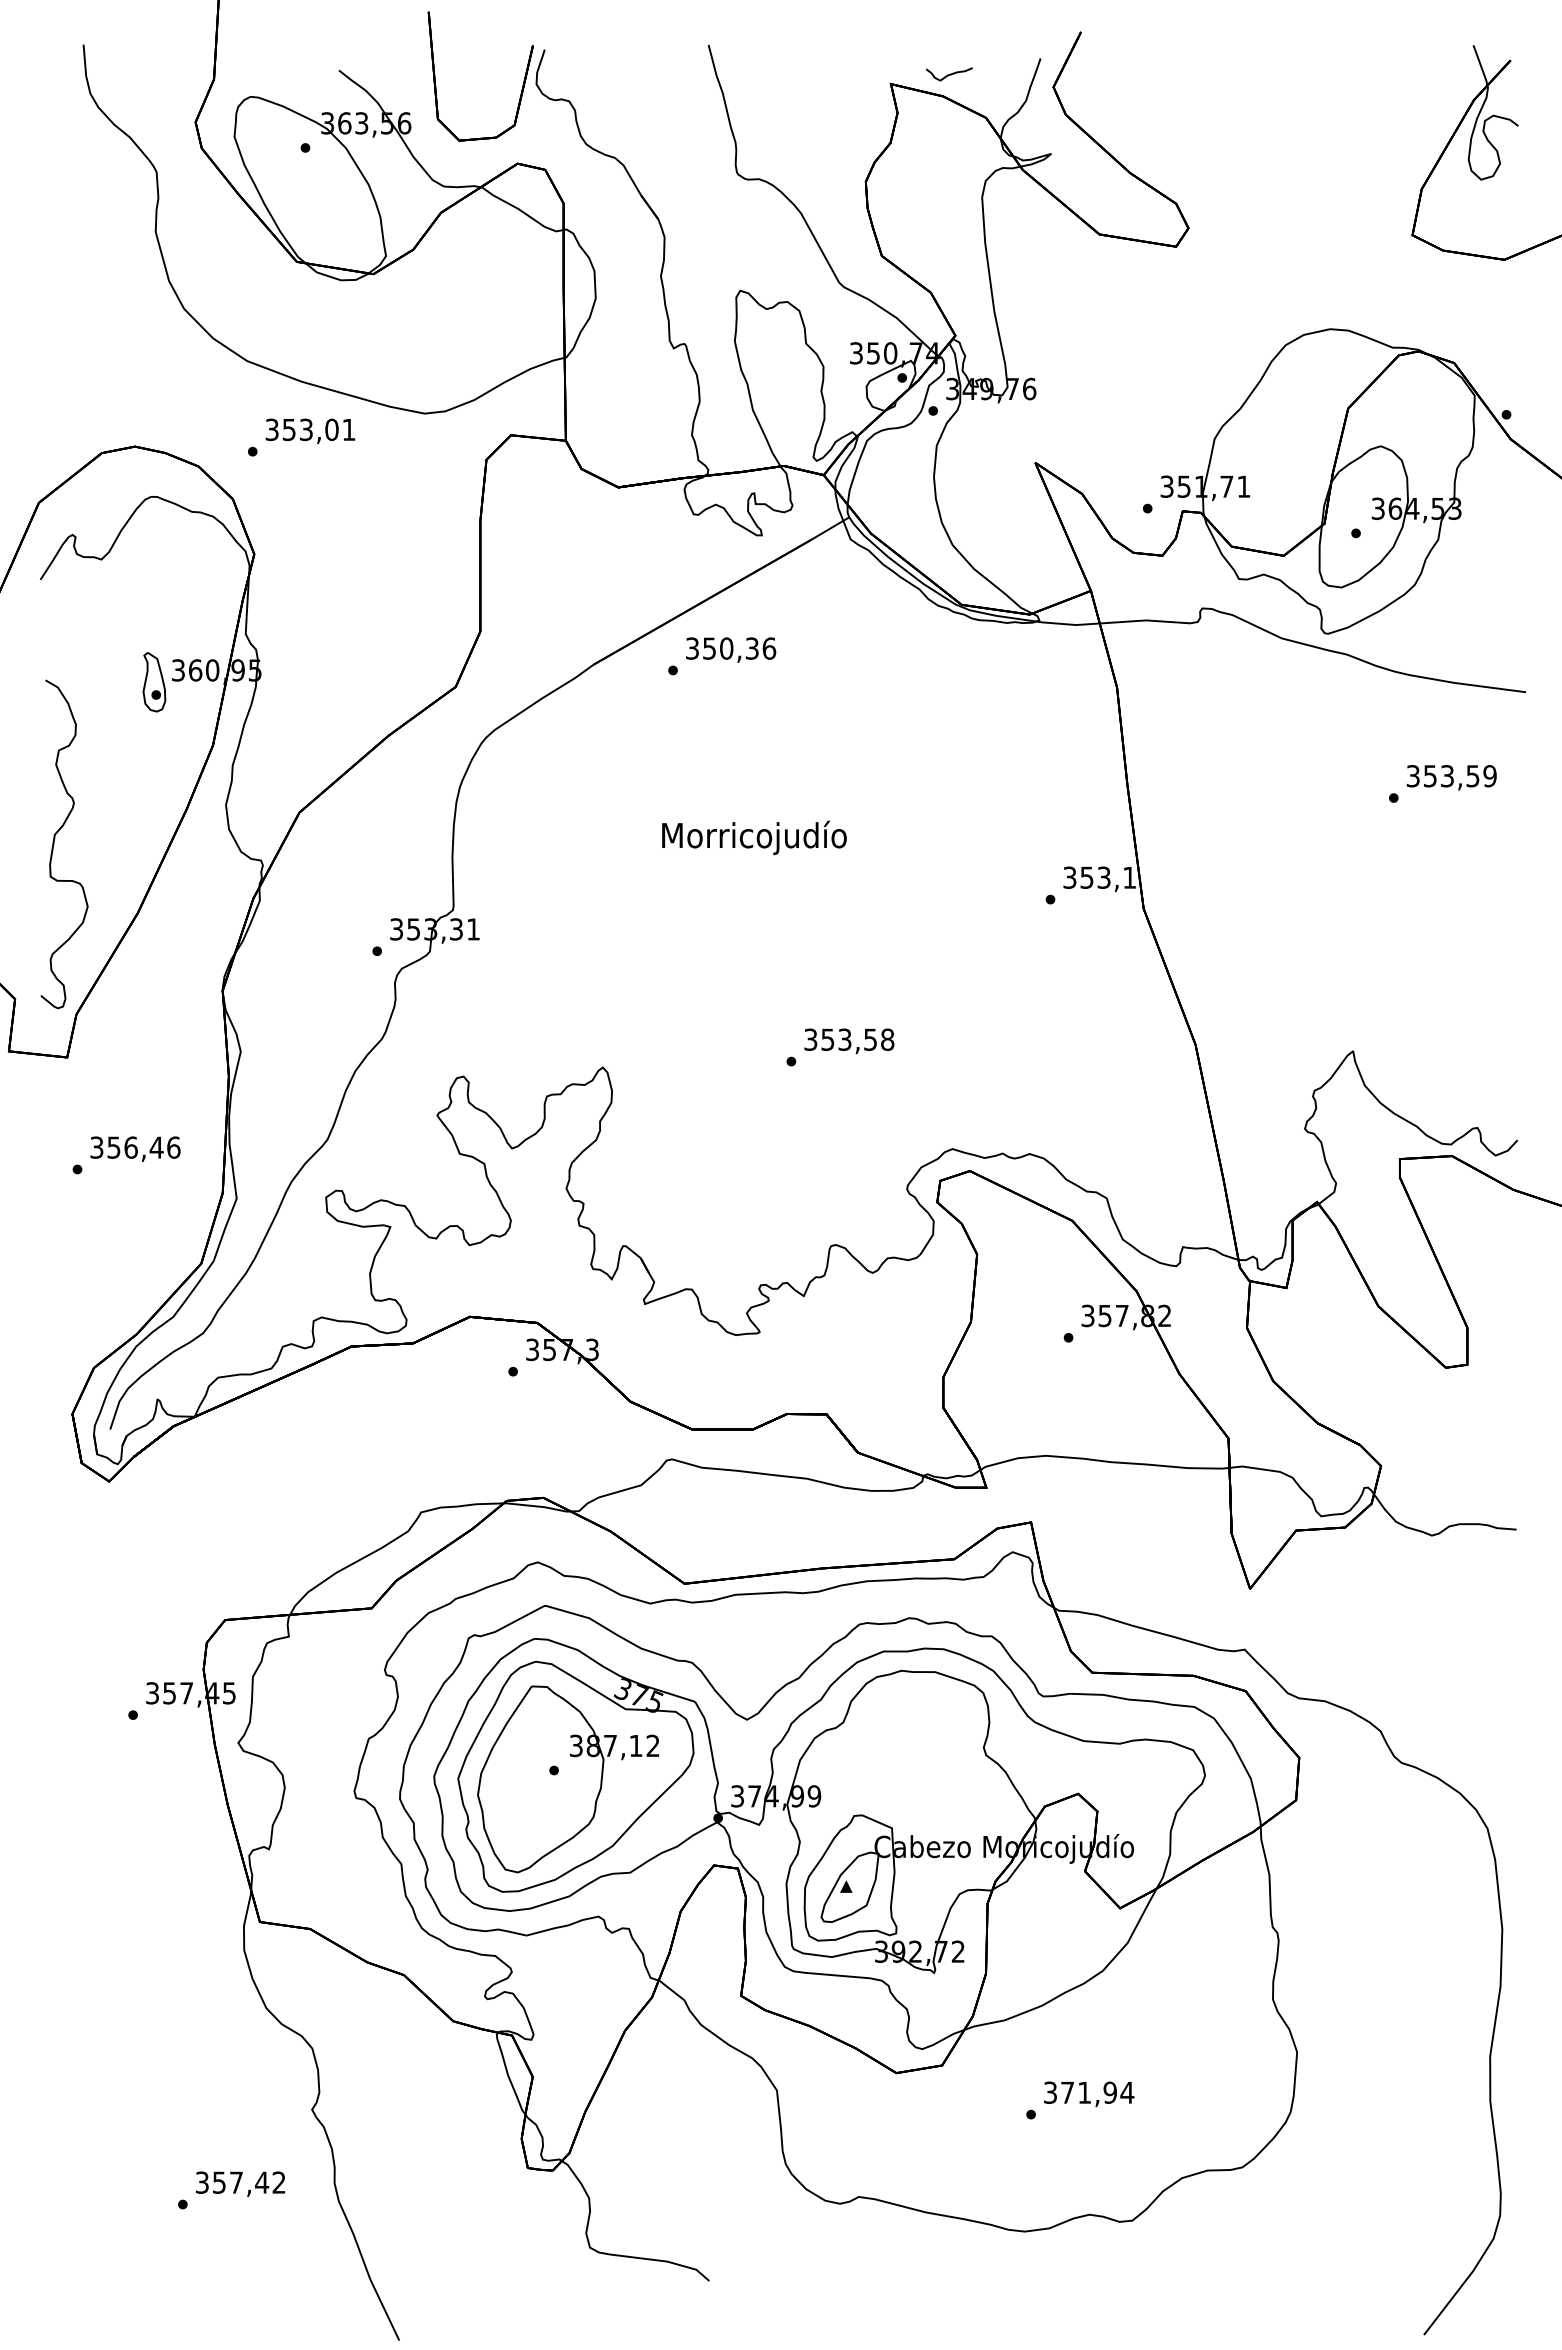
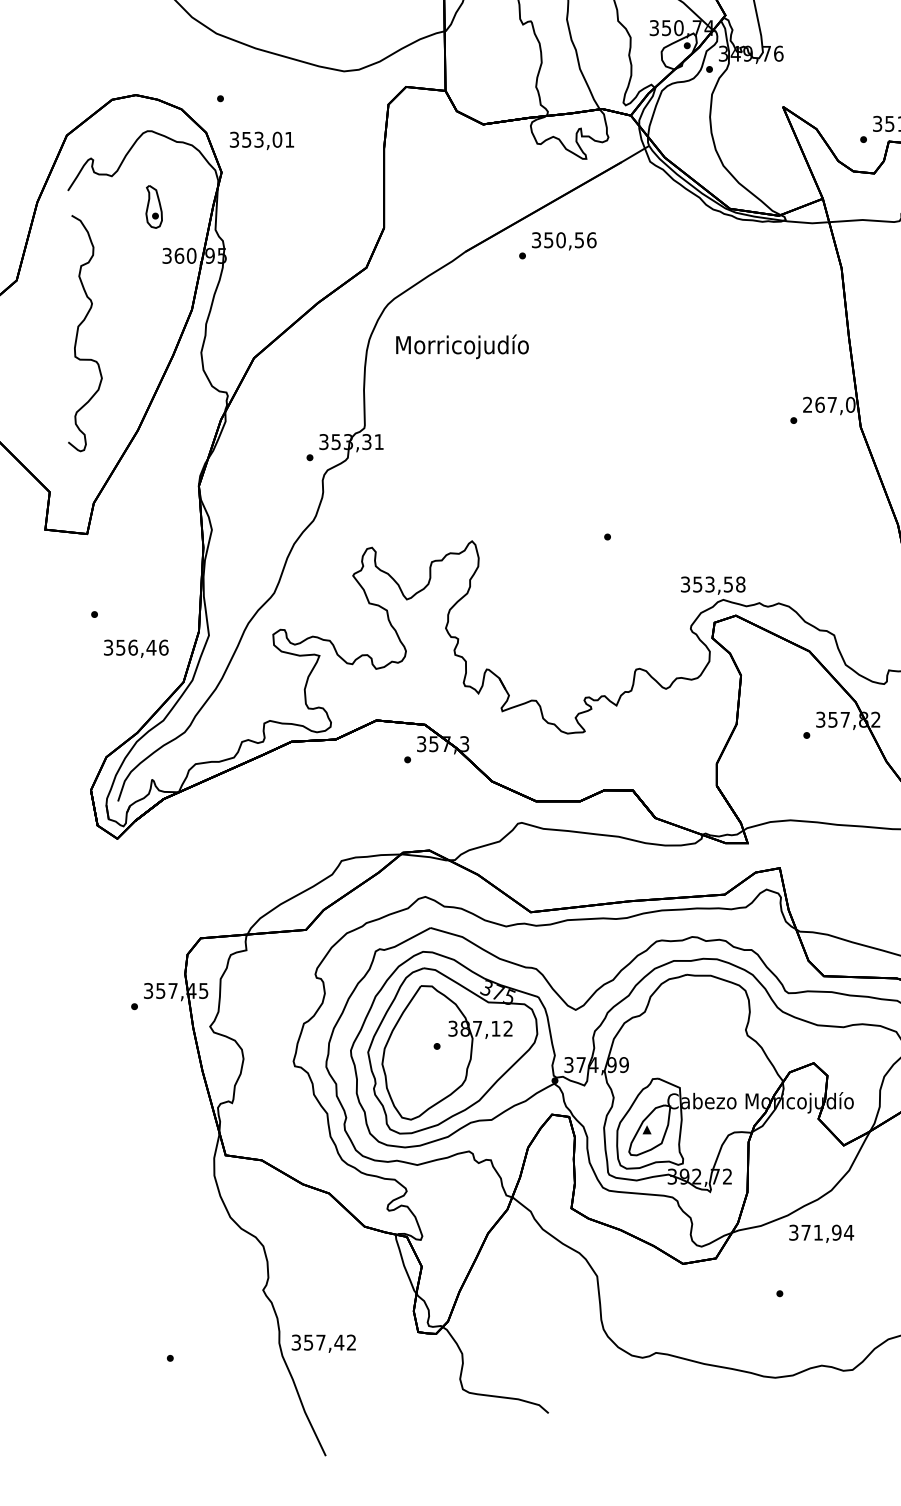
text: (310, 431) -> (262, 141), moved
text: (752, 648) -> (579, 240), 350,36 -> 350,56
part: (154, 682) -> (154, 207), moved
text: (754, 837) -> (462, 346), moved
curve: (54, 844) -> (78, 333), moved
text: (1099, 877) -> (829, 404), 353,1 -> 267,0
text: (849, 1041) -> (713, 585), moved
text: (135, 1148) -> (136, 648), moved
text: (1089, 2094) -> (821, 1233), moved
text: (240, 2183) -> (323, 1343), moved

